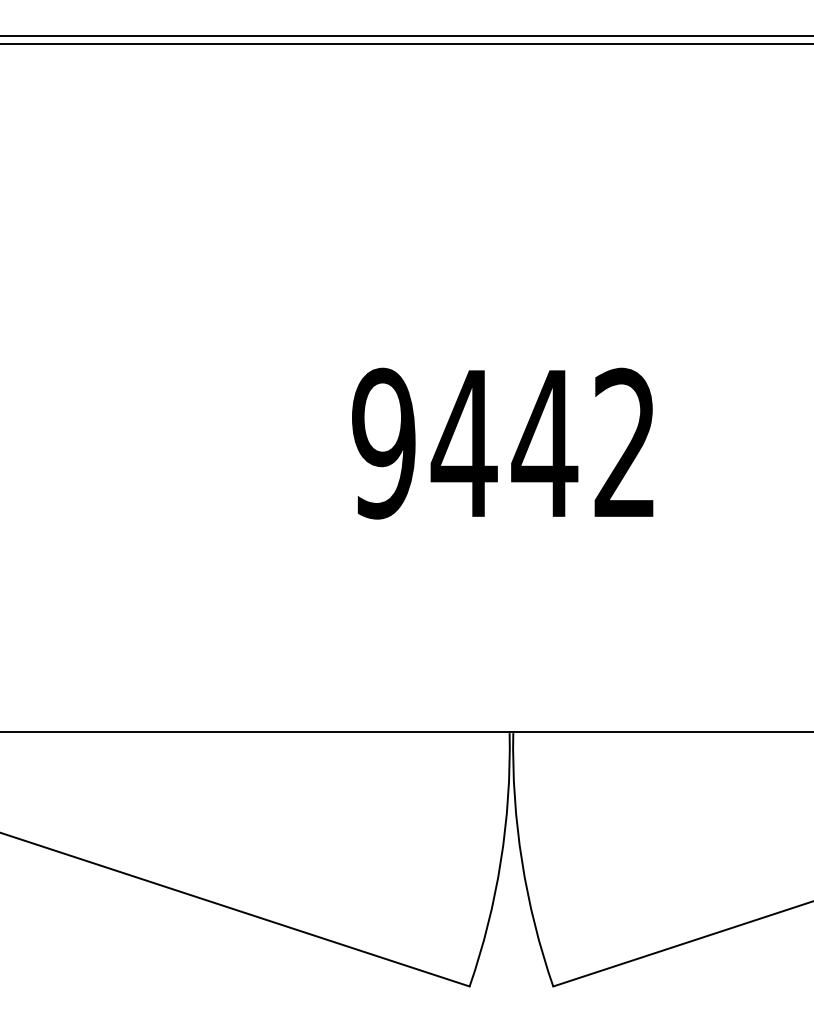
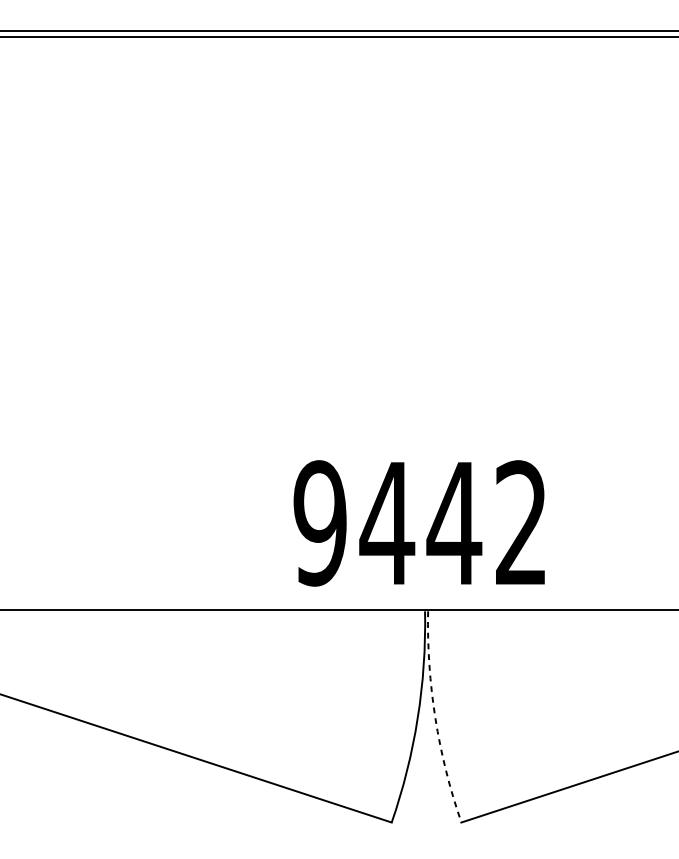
text: (502, 443) -> (419, 523), moved
arc: (522, 861) -> (435, 718), solid -> dashed

